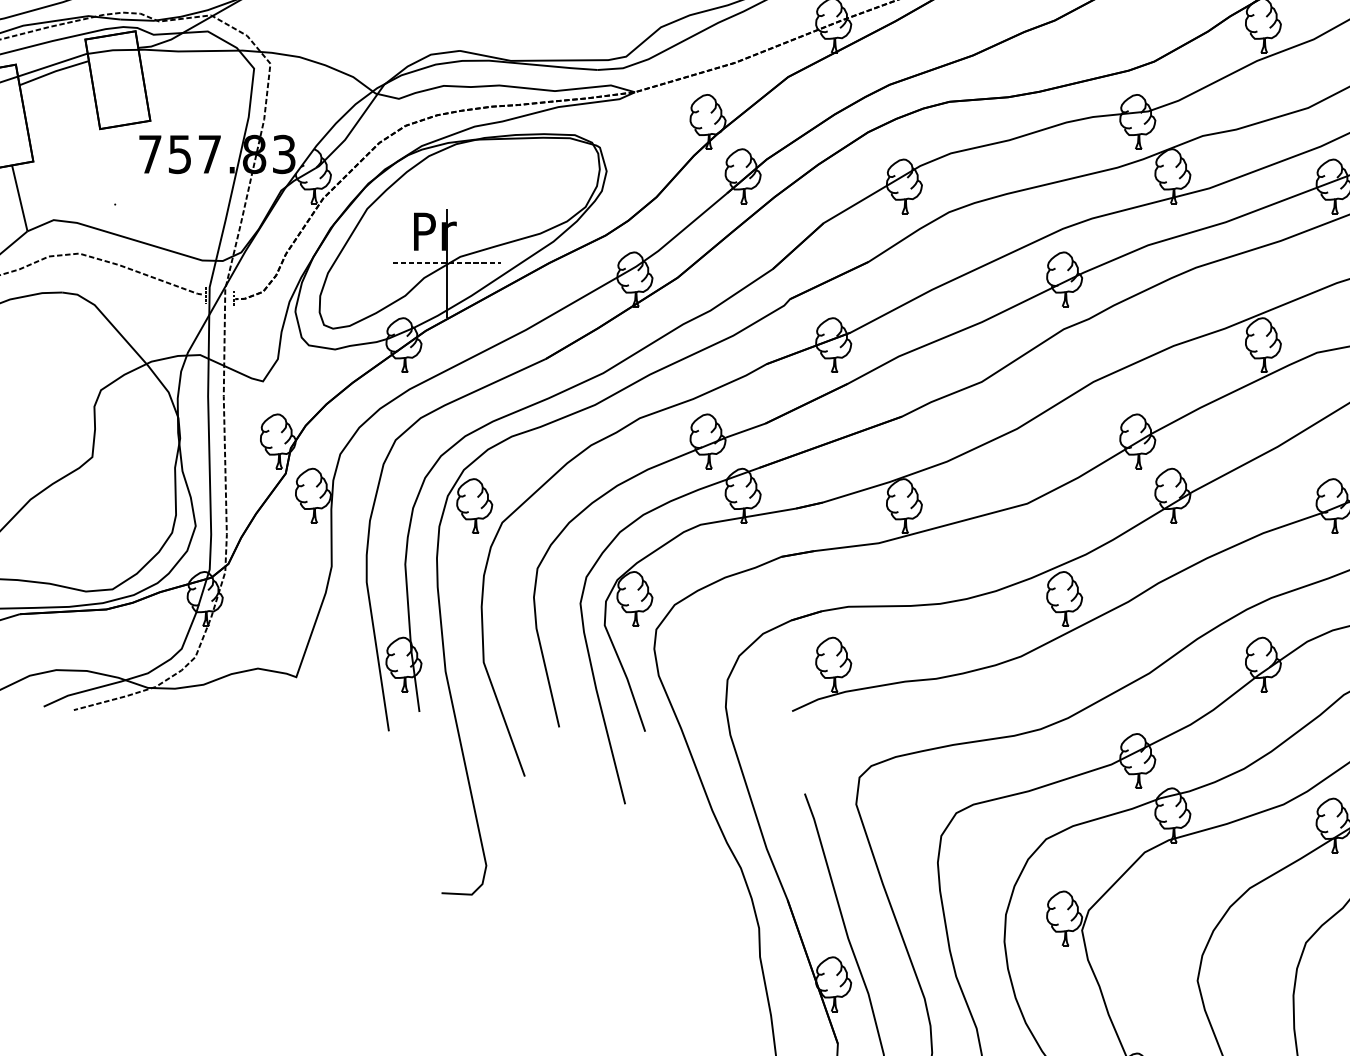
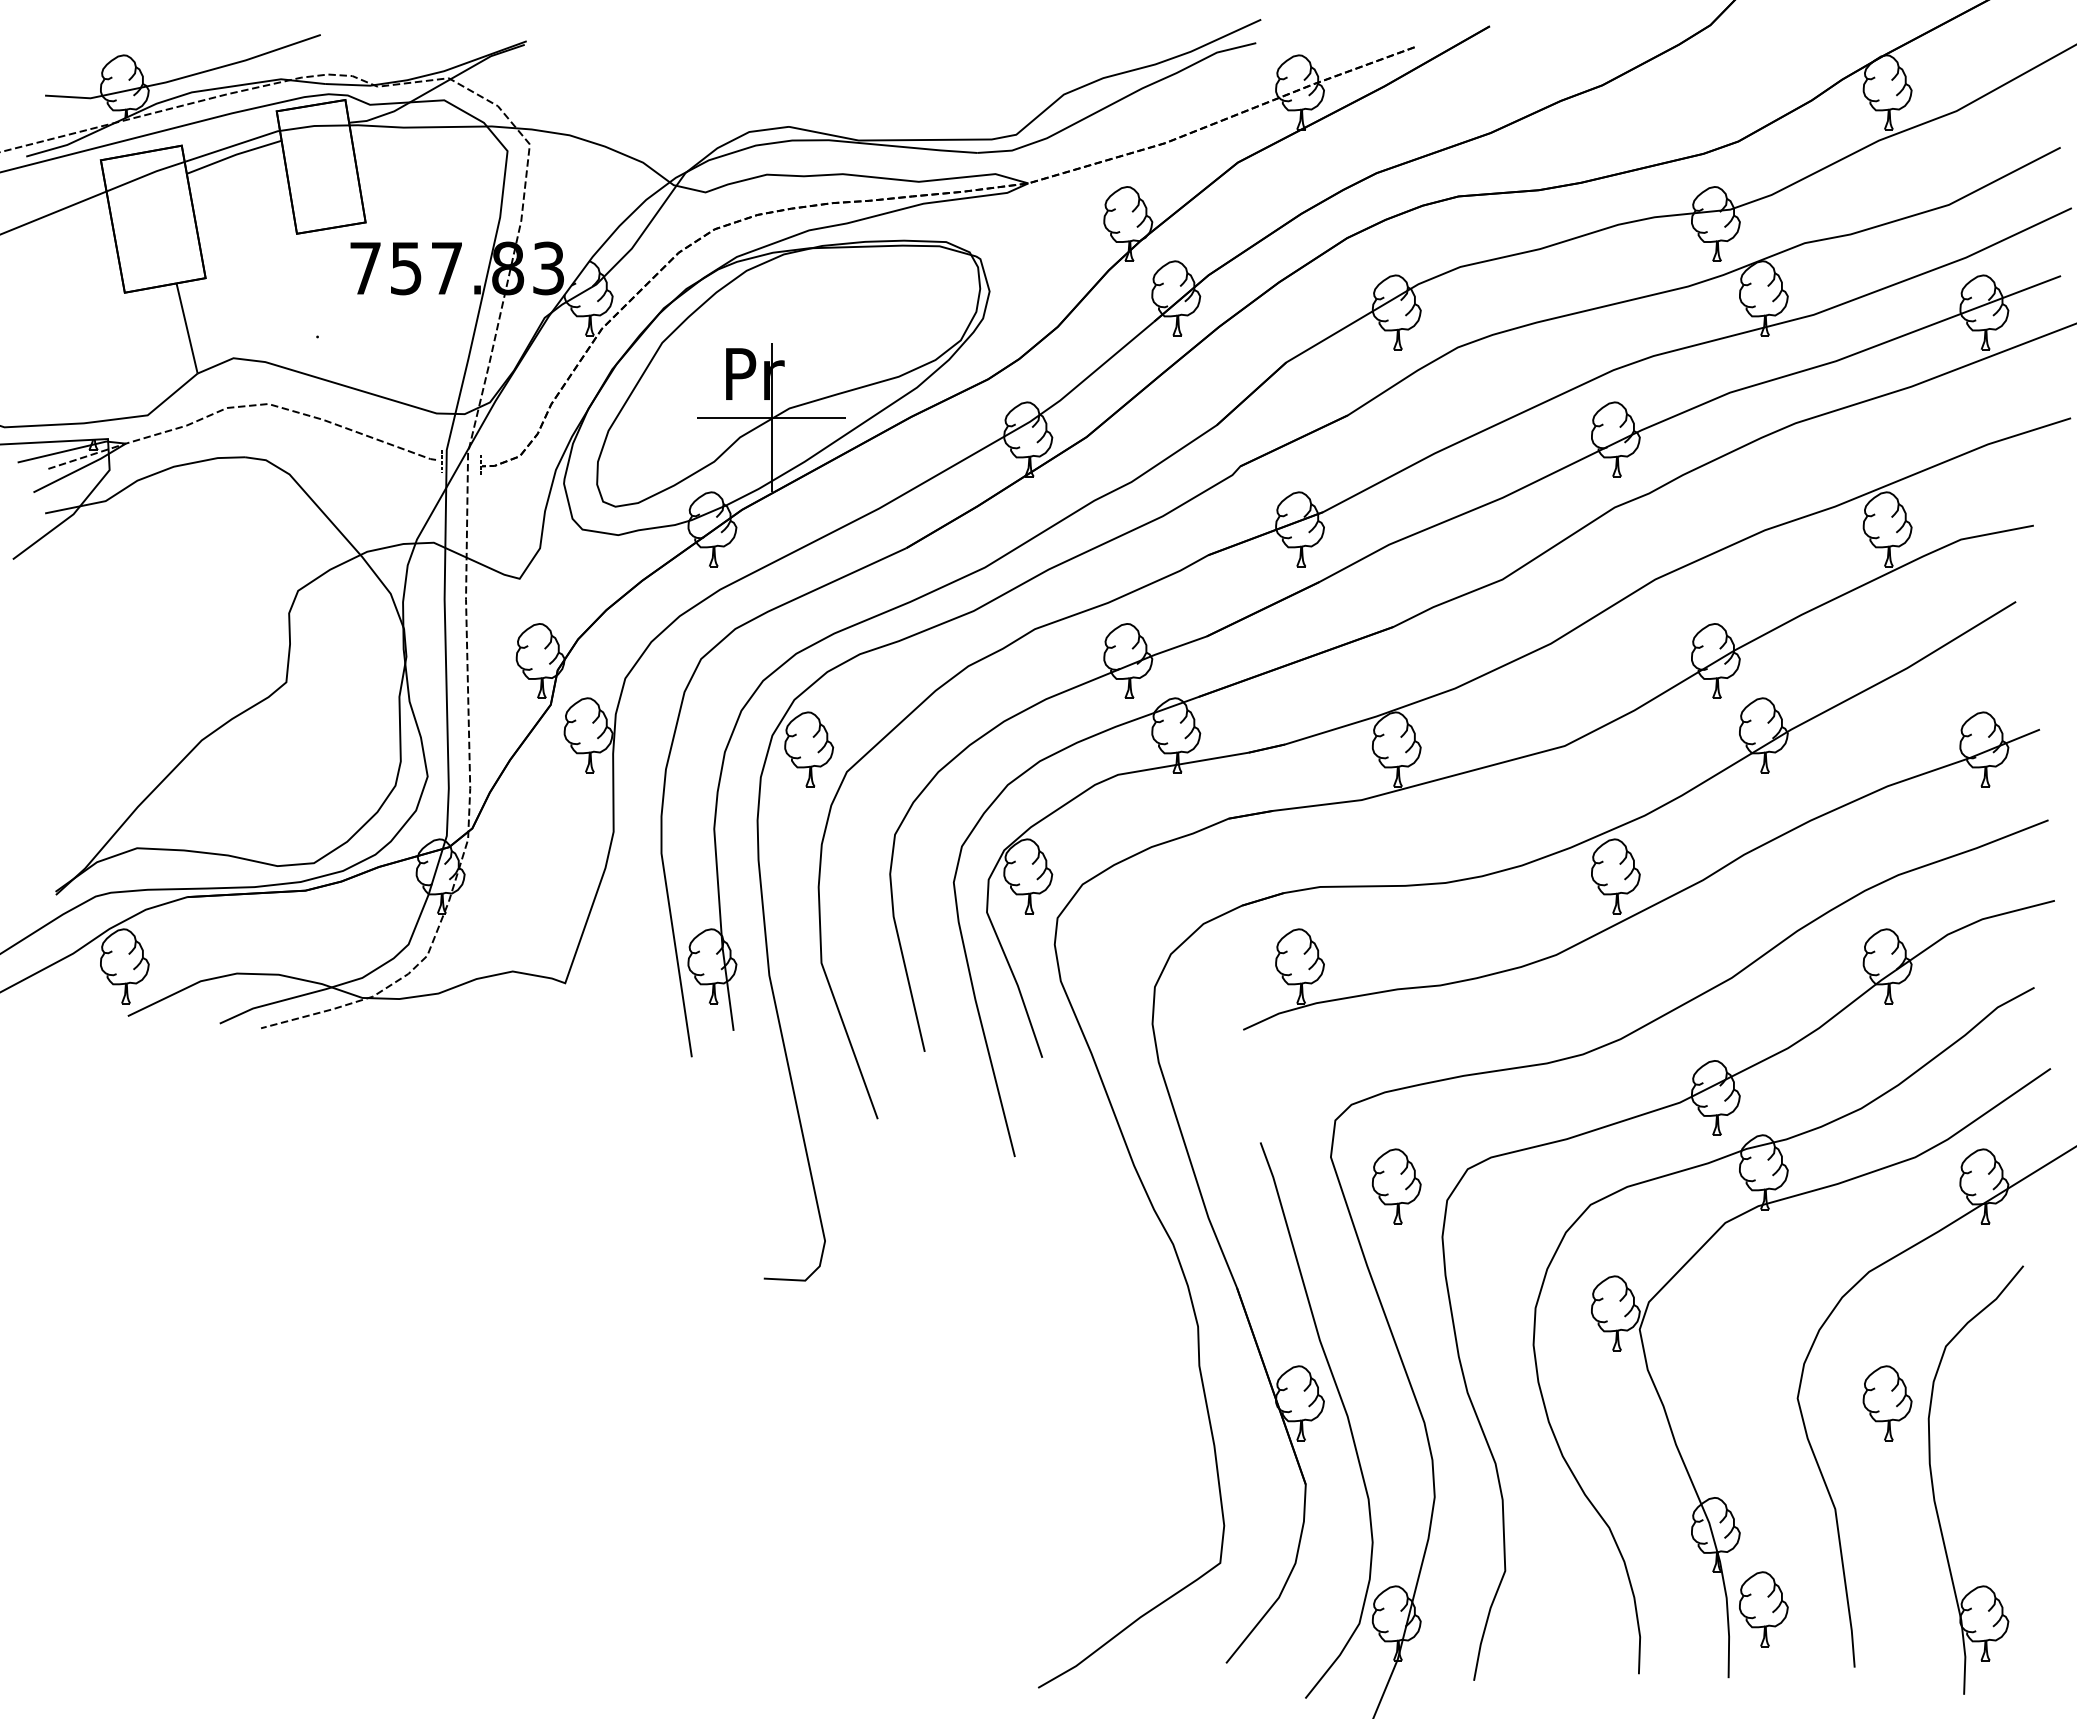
line: (447, 263) -> (772, 417), dashed -> solid
part: (904, 825) -> (1396, 1186), added
part: (1263, 984) -> (1887, 1403), added

